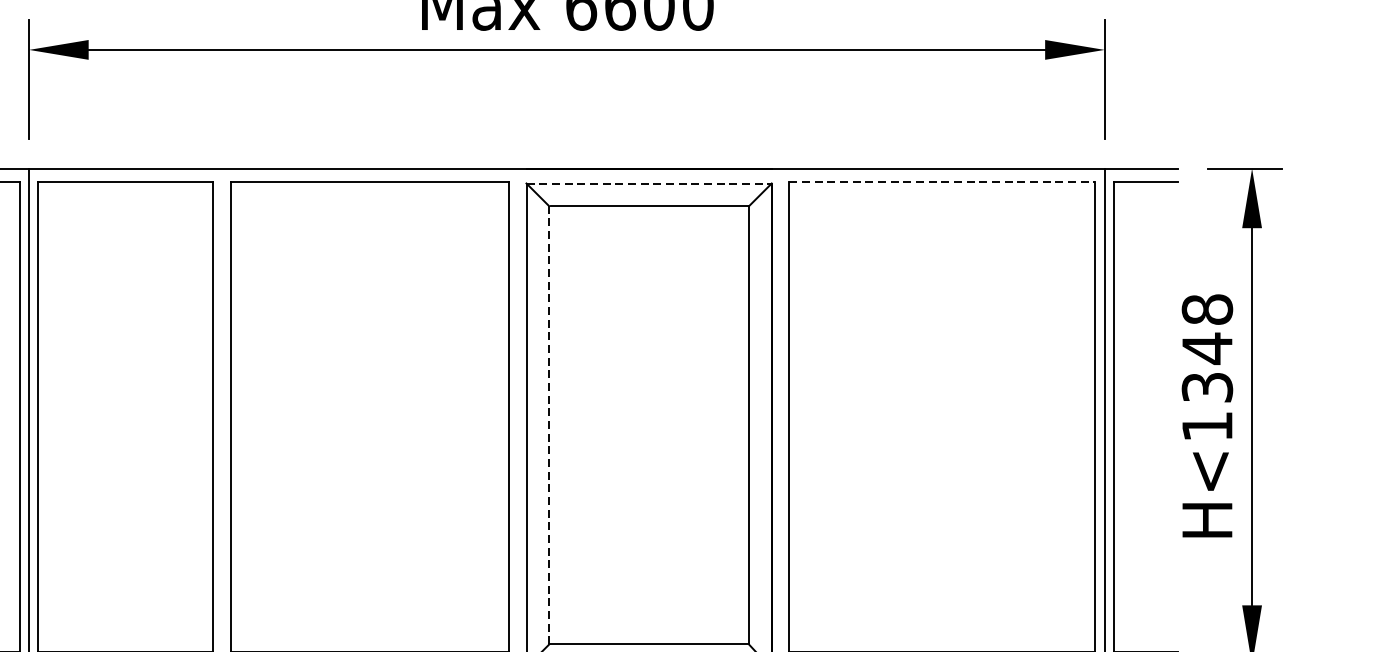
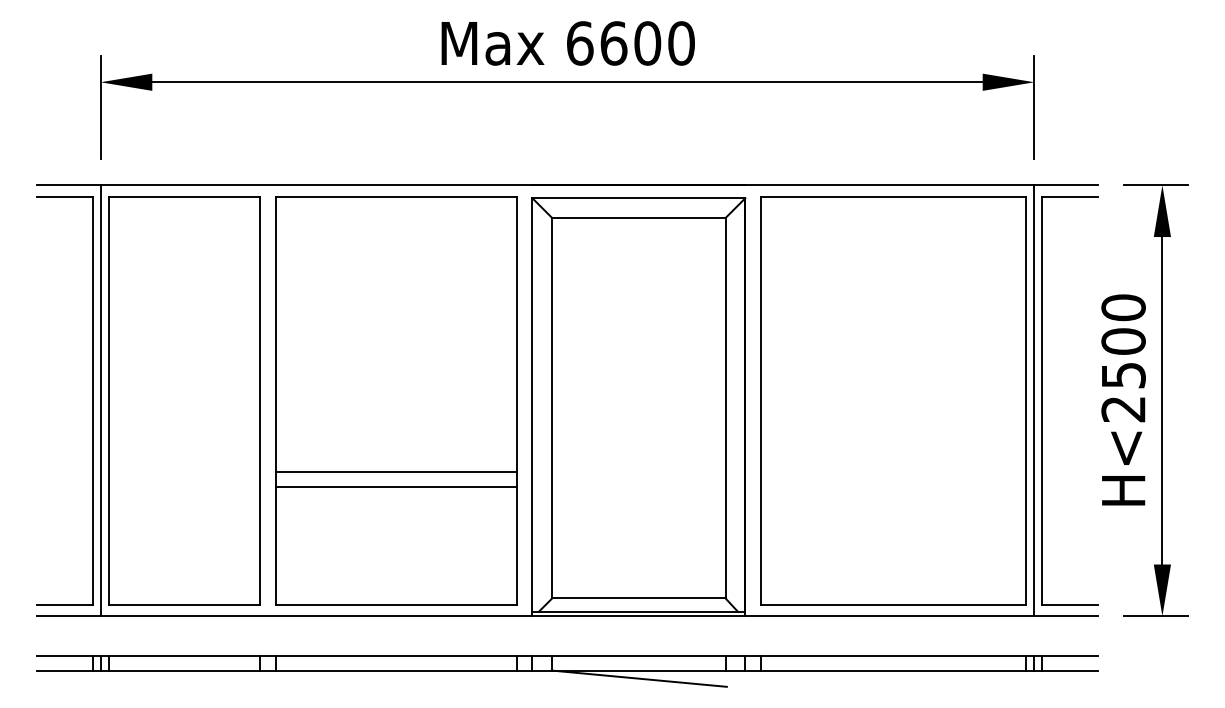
line: (942, 181) -> (893, 196), dashed -> solid
line: (649, 183) -> (639, 198), dashed -> solid
text: (1207, 368) -> (1123, 358), H<1348 -> H<2500
line: (549, 424) -> (552, 407), dashed -> solid
line: (369, 498) -> (396, 471), added
line: (369, 516) -> (396, 487), added

